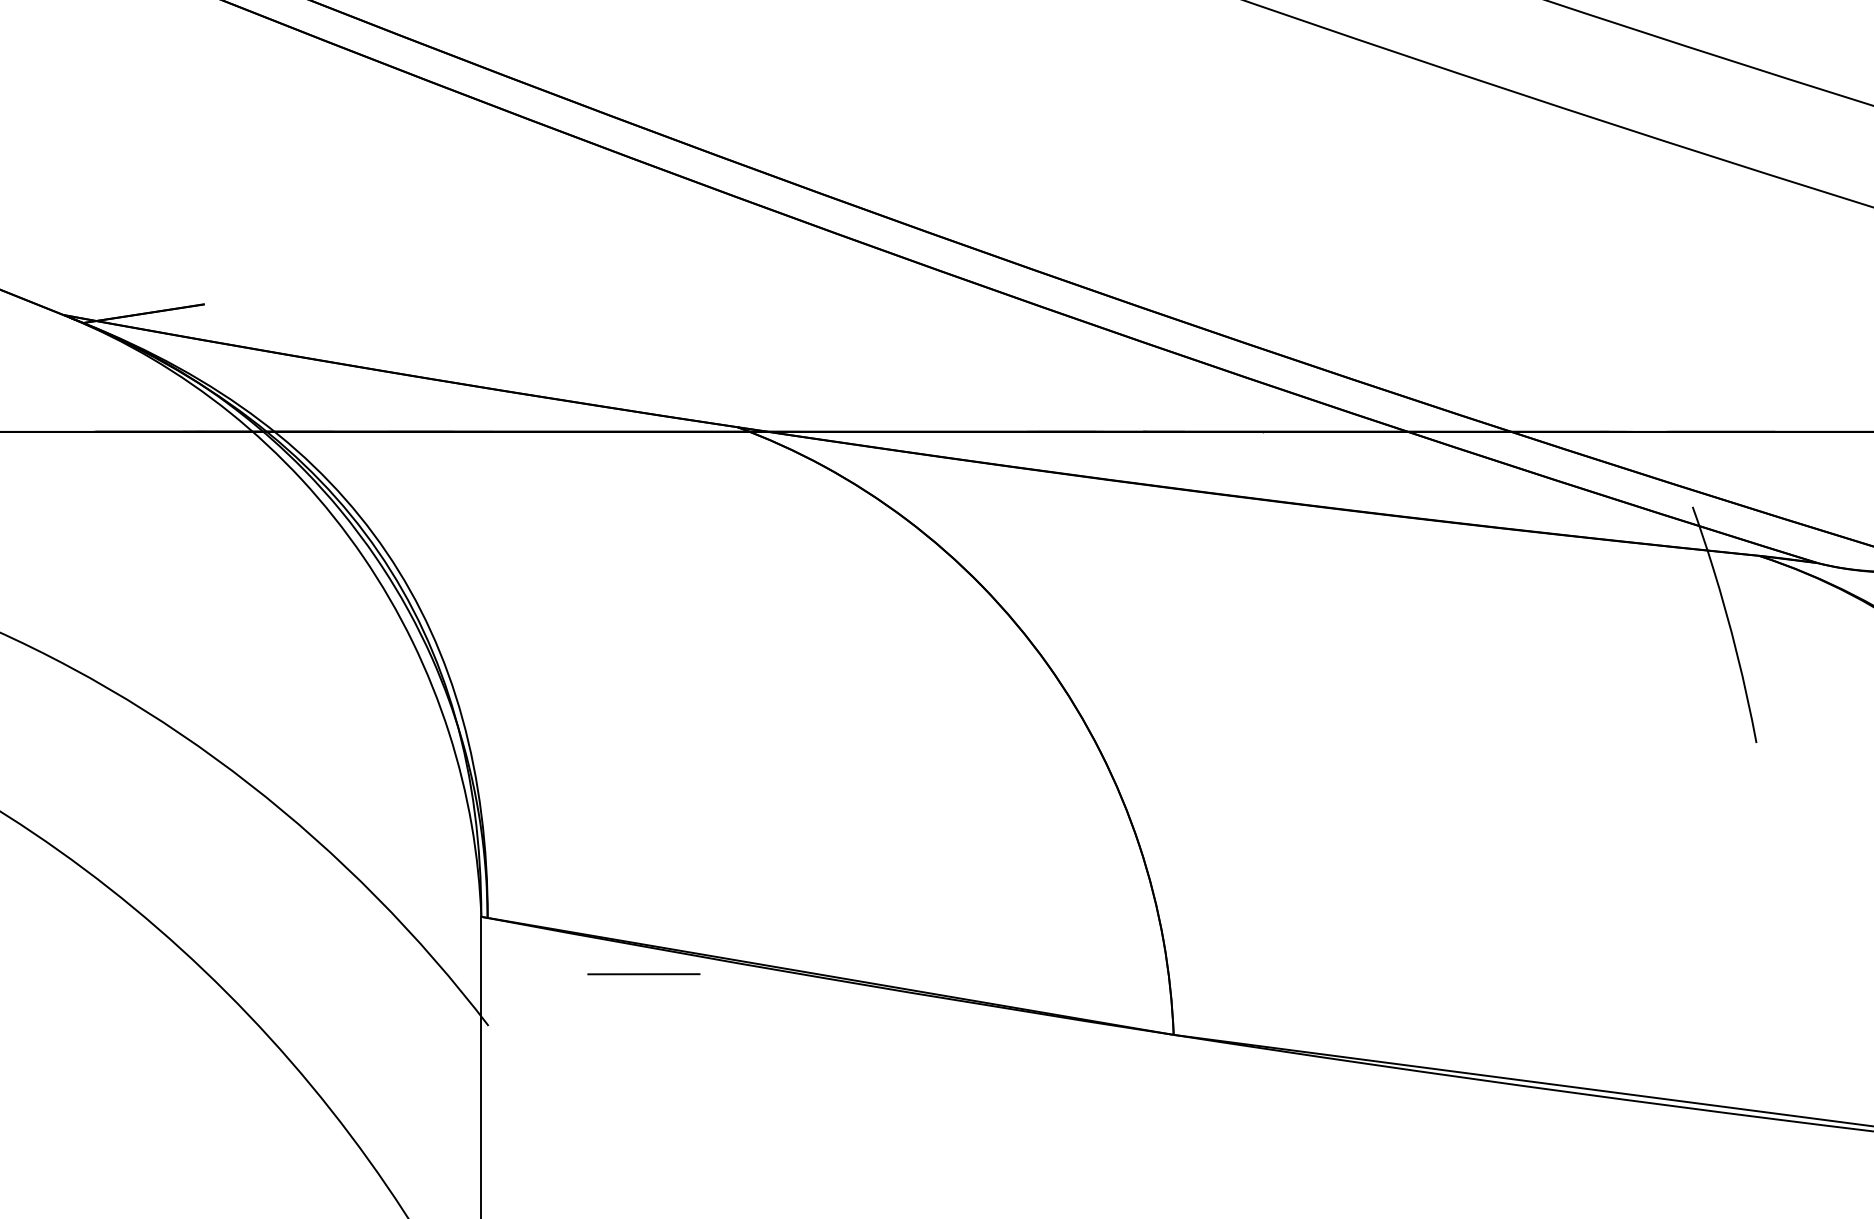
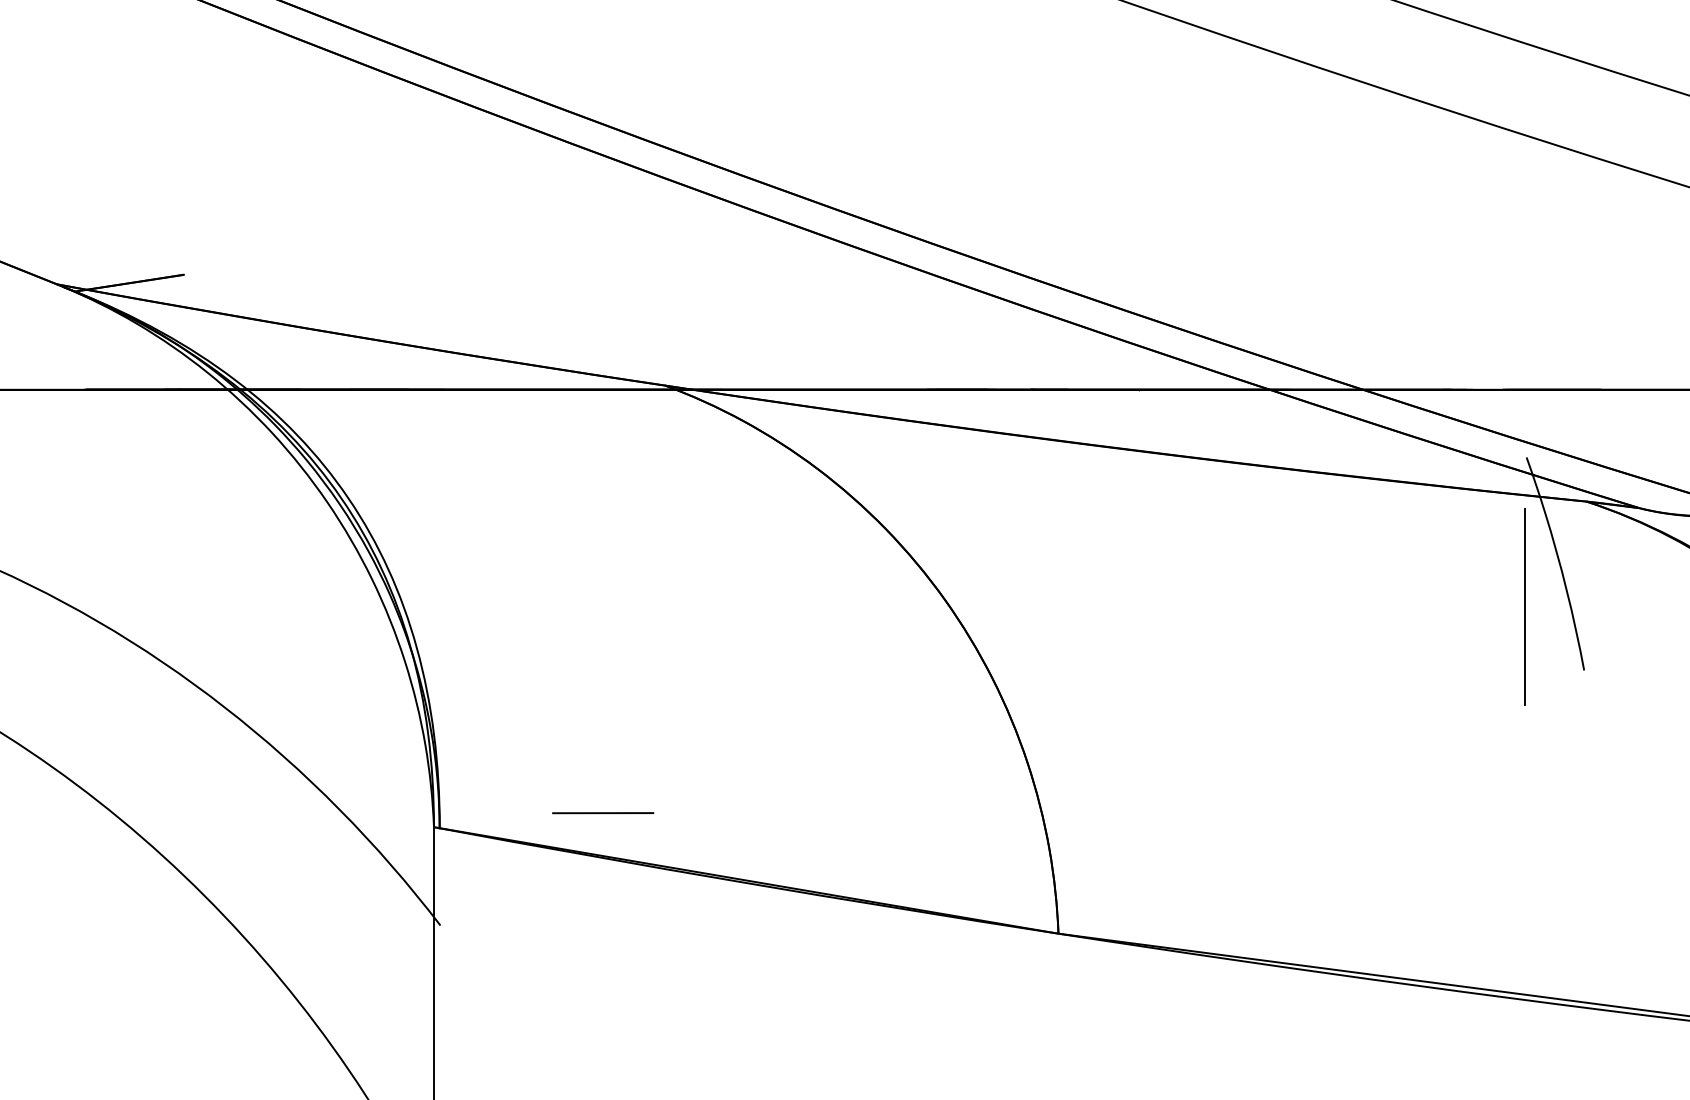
line: (1690, 672) -> (1524, 606), added
line: (643, 974) -> (602, 813), moved

